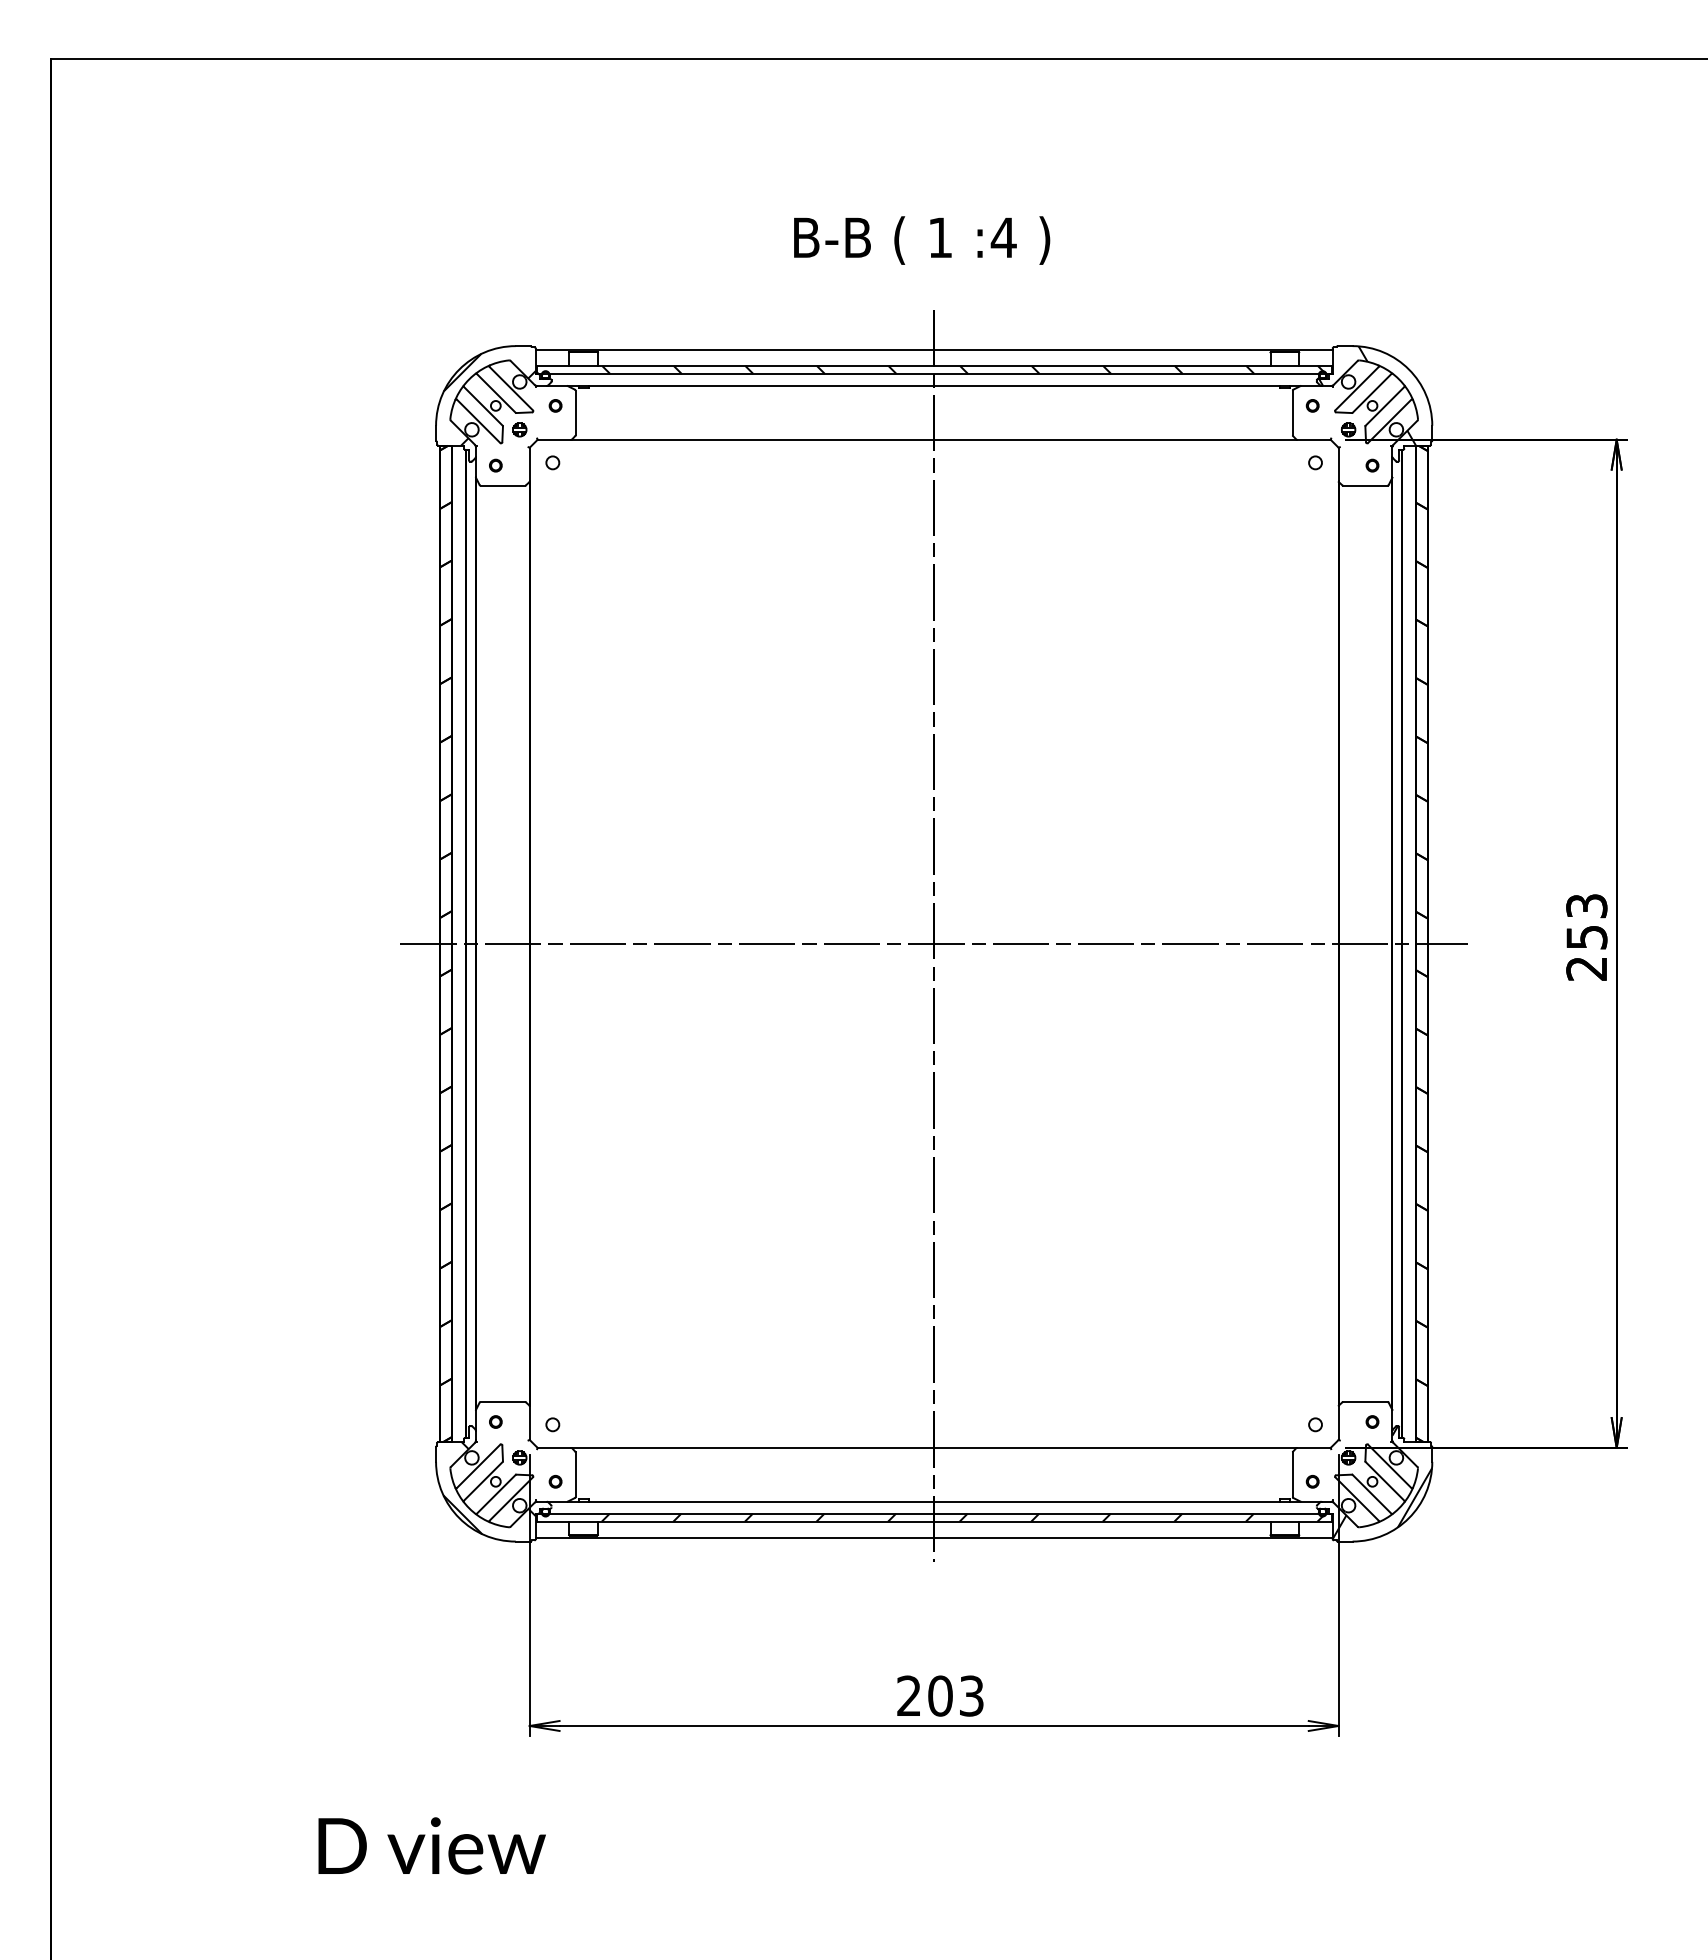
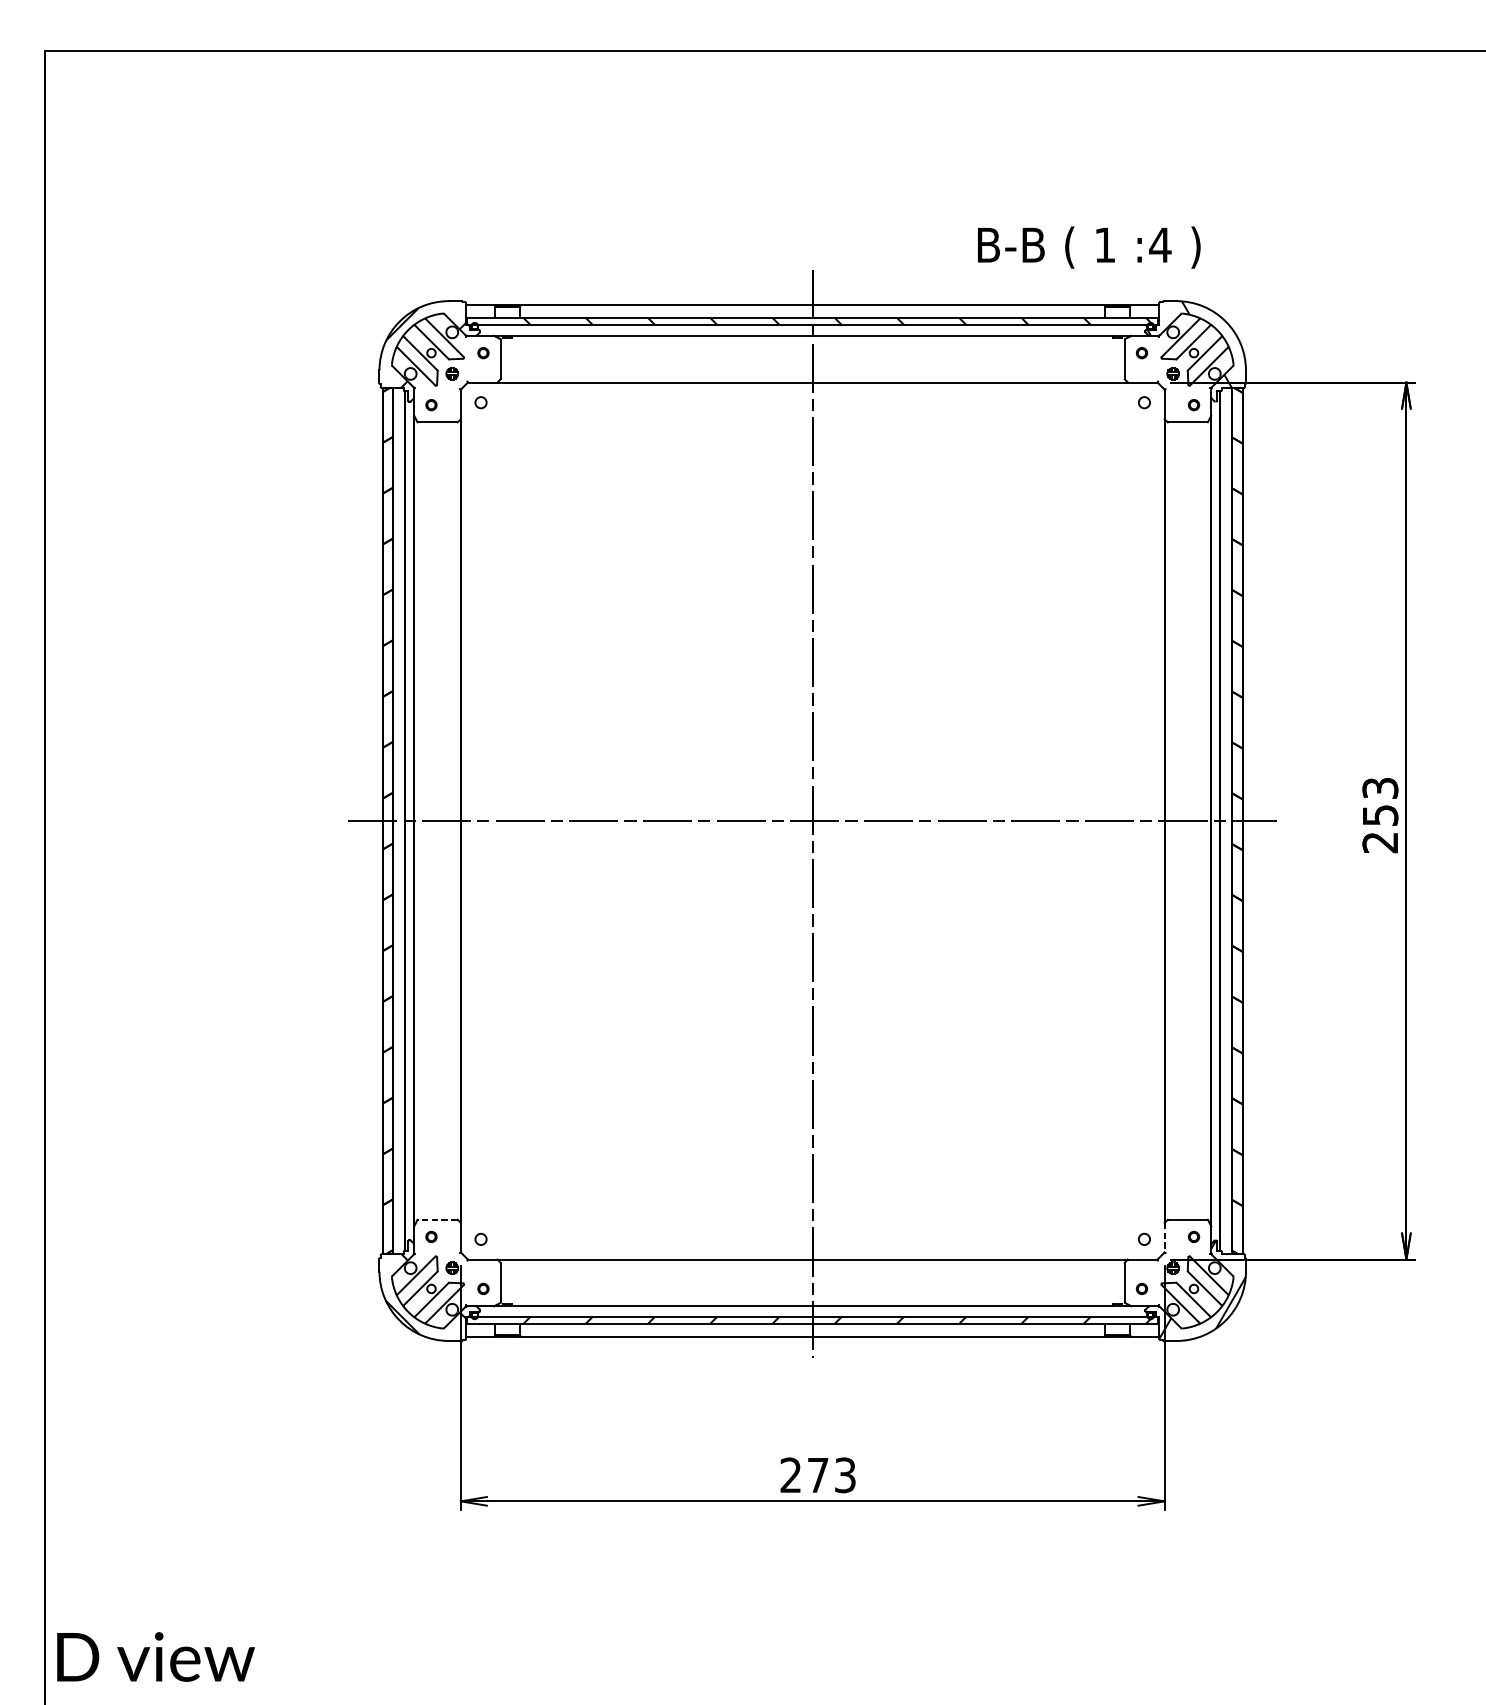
text: (922, 240) -> (1089, 247), moved
line: (502, 1402) -> (437, 1219), solid -> dashed
line: (1338, 1423) -> (1164, 1238), solid -> dashed
text: (940, 1695) -> (818, 1474), 203 -> 273
text: (431, 1845) -> (155, 1656), moved

